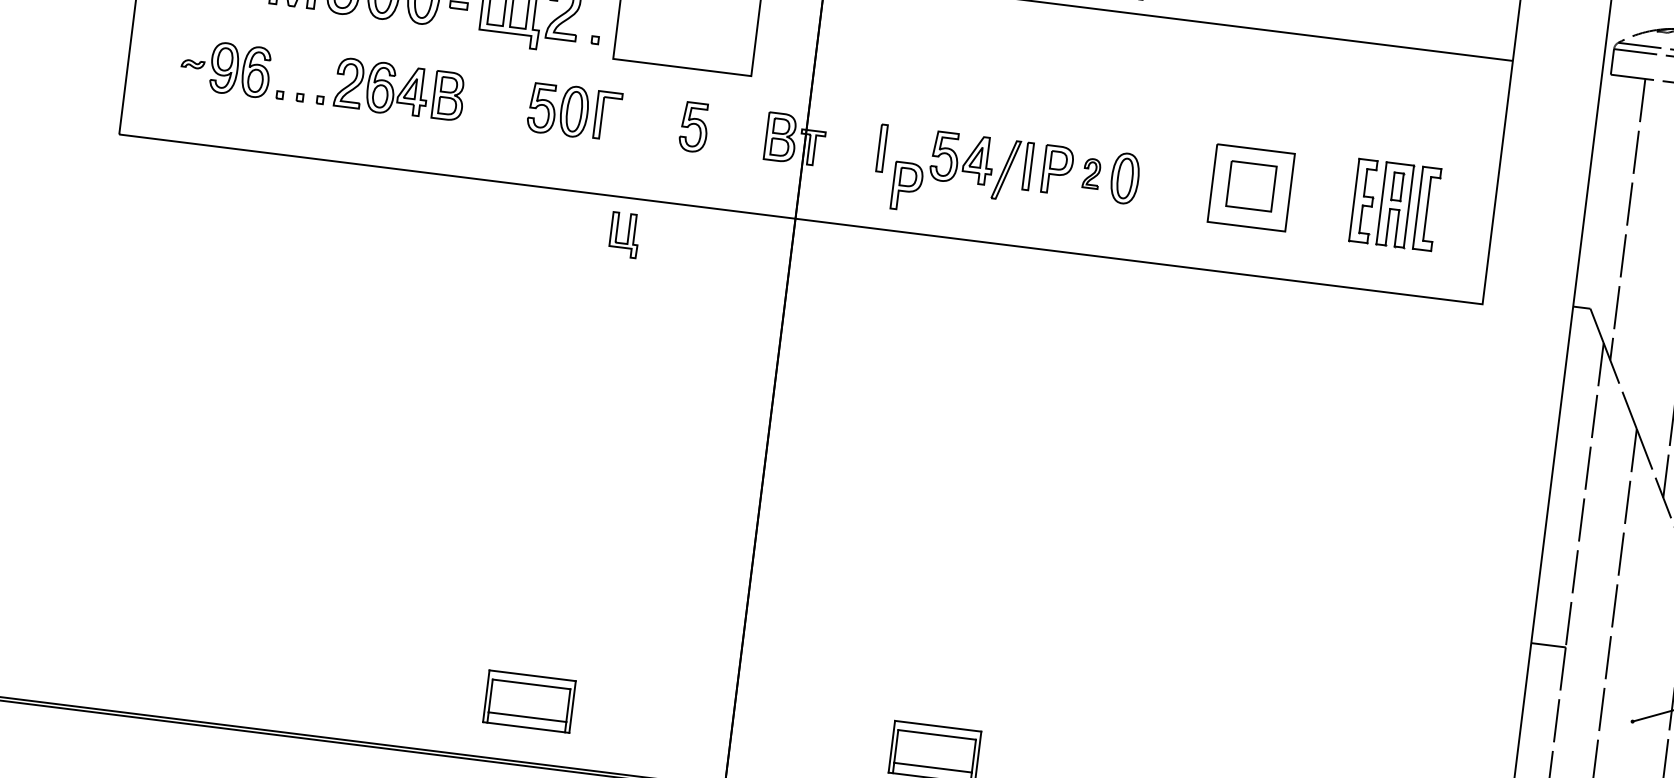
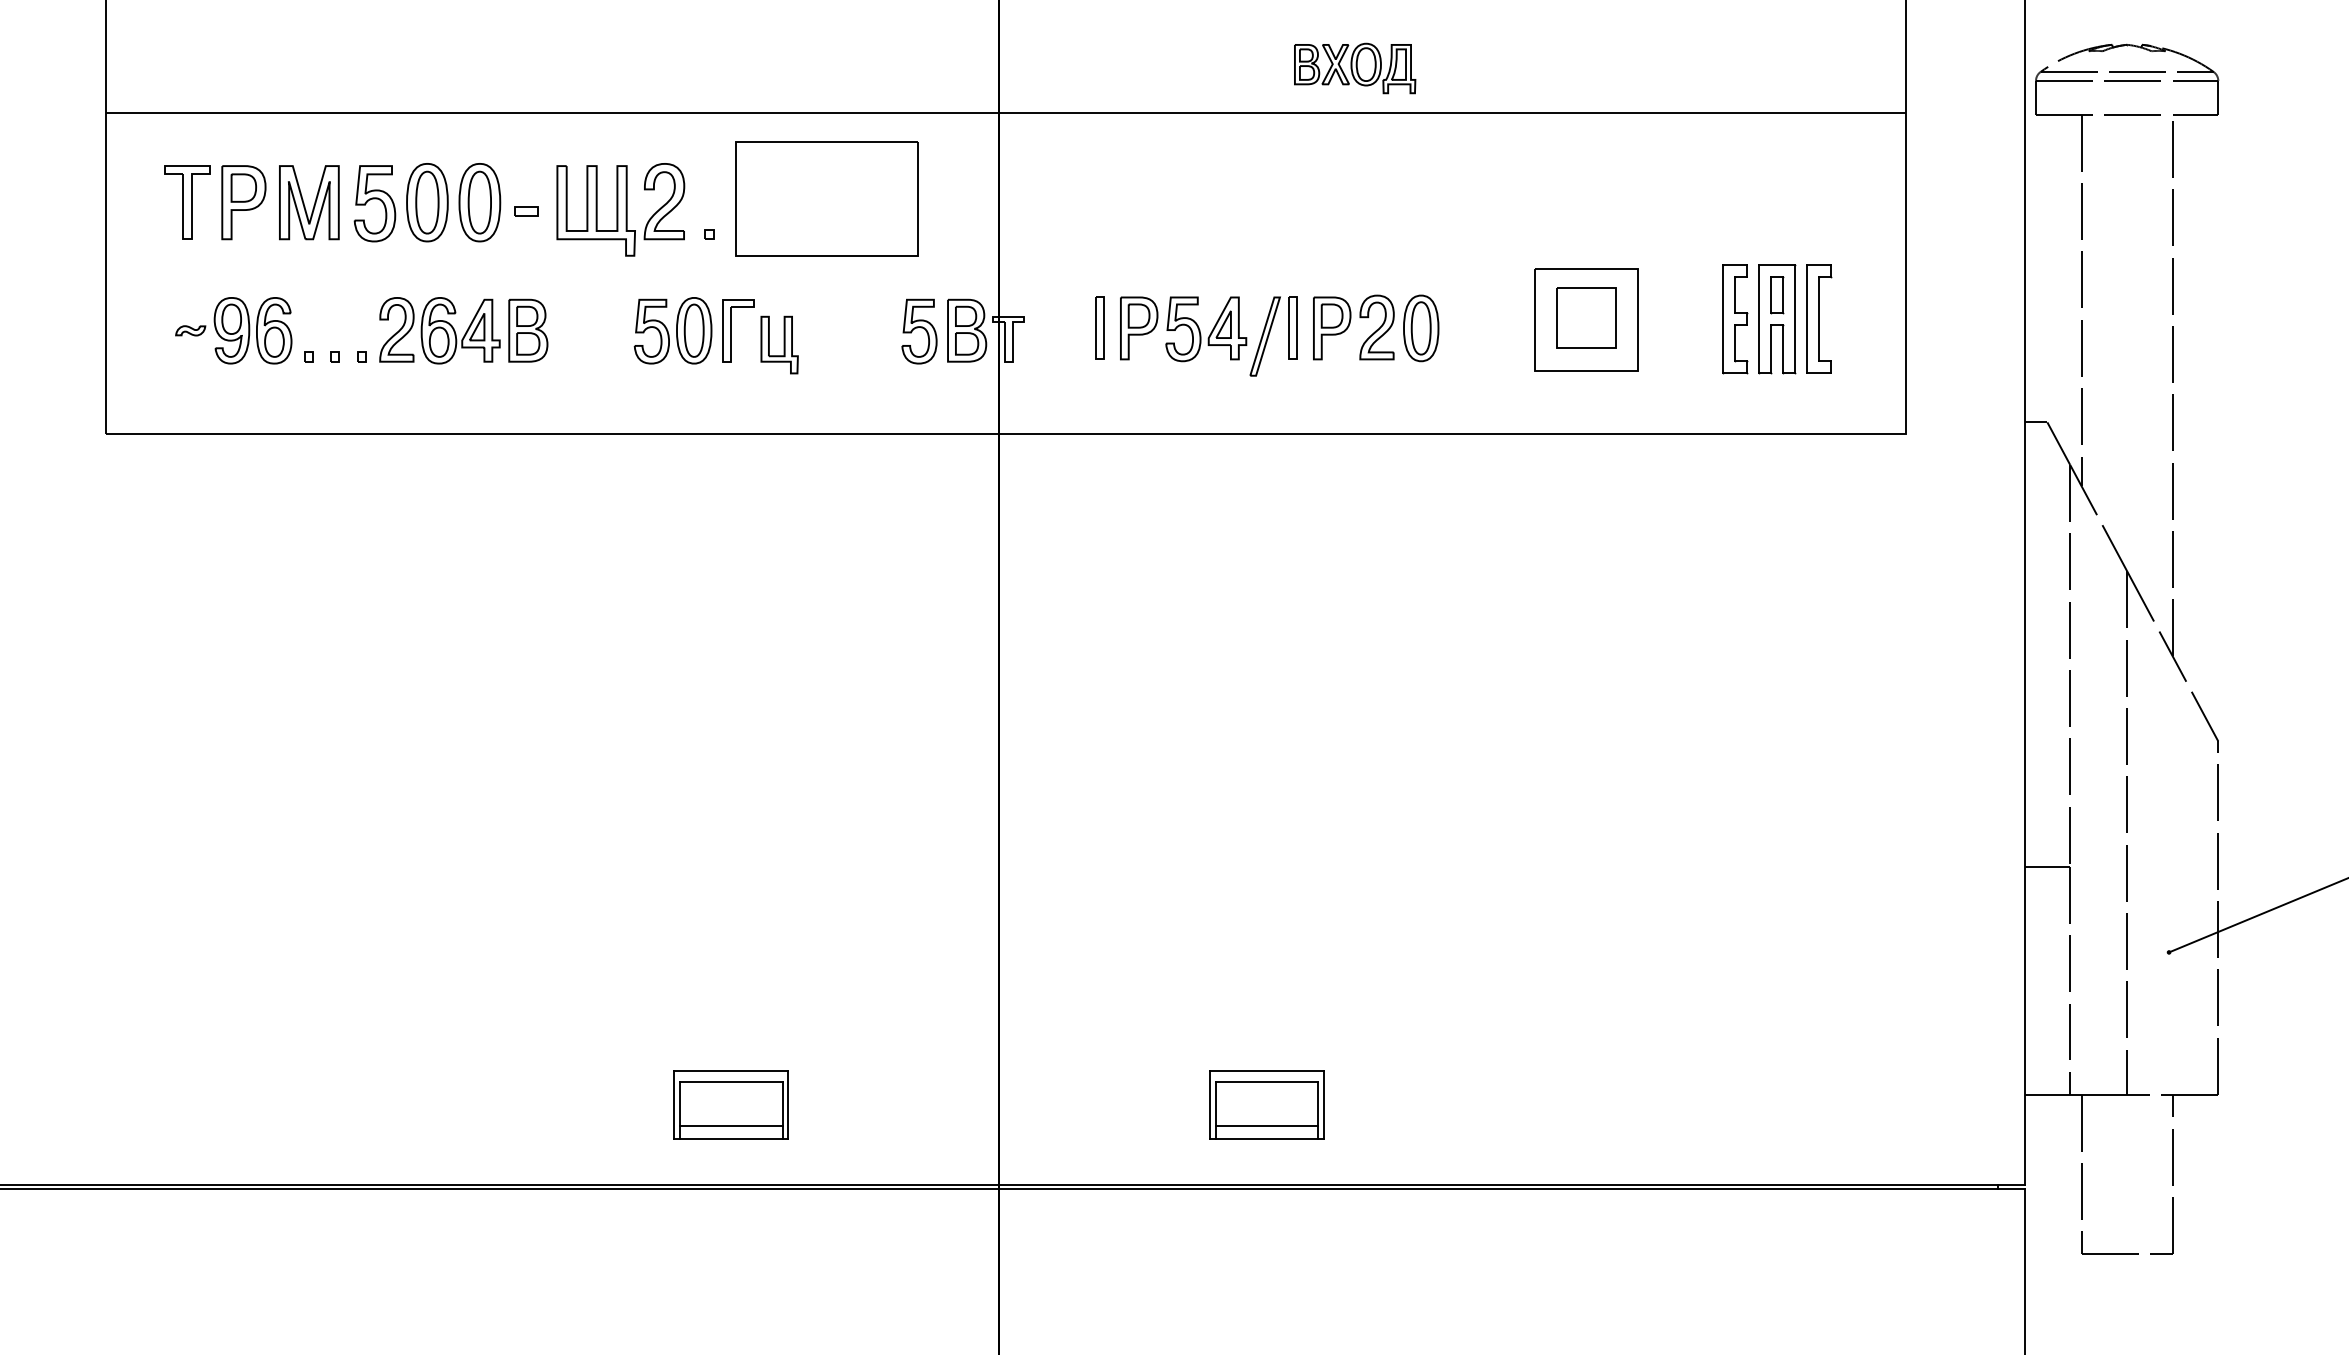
part: (694, 127) -> (919, 331), moved
part: (1091, 173) -> (1376, 327), size x1.67
part: (907, 186) -> (1139, 328), moved
part: (624, 234) -> (779, 344), moved

